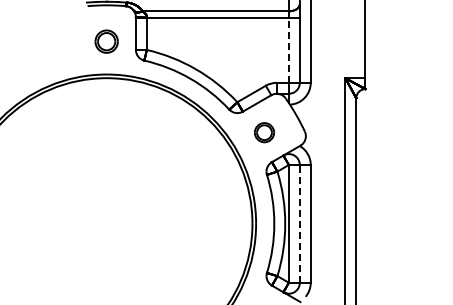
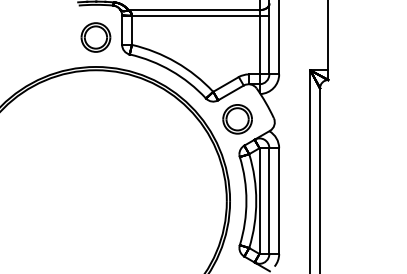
part: (106, 41) -> (95, 37), size x1.43
line: (288, 50) -> (259, 45), dashed -> solid
part: (264, 132) -> (237, 119), size x1.67
line: (299, 223) -> (269, 200), dashed -> solid

